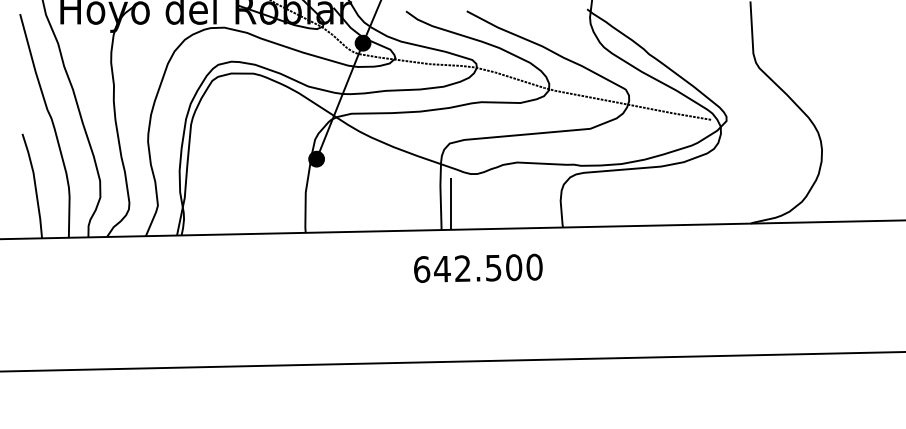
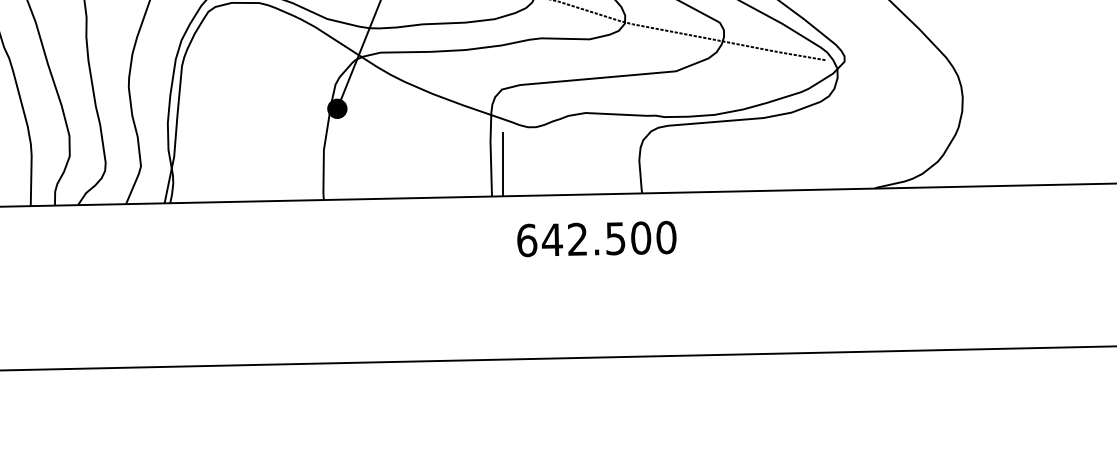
text: (478, 267) -> (597, 237), moved

